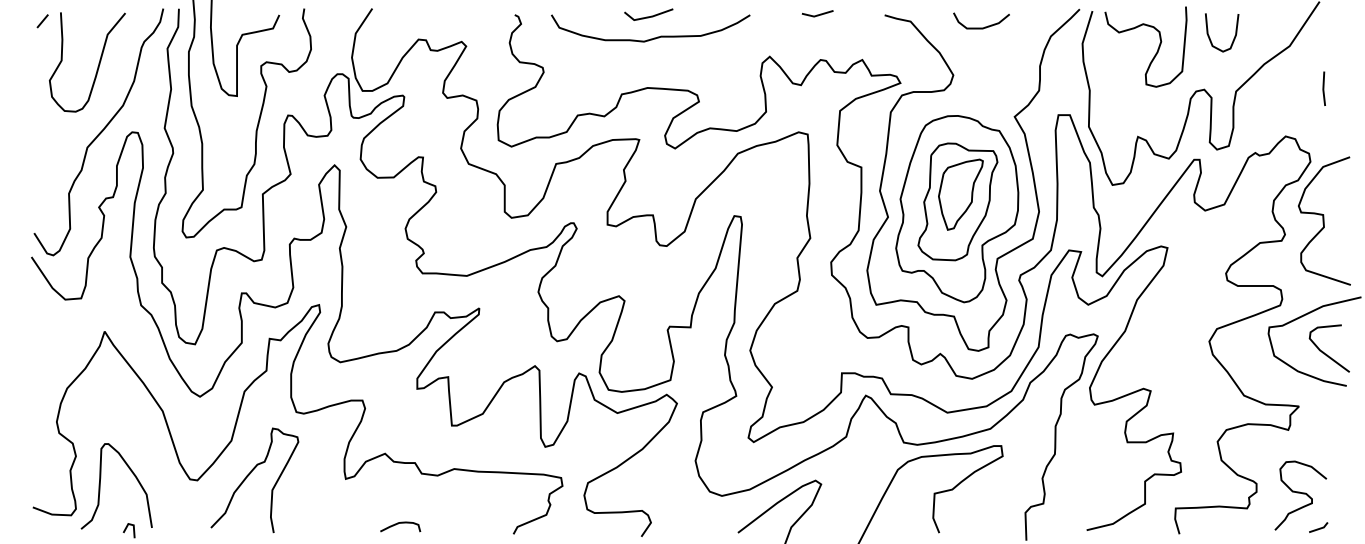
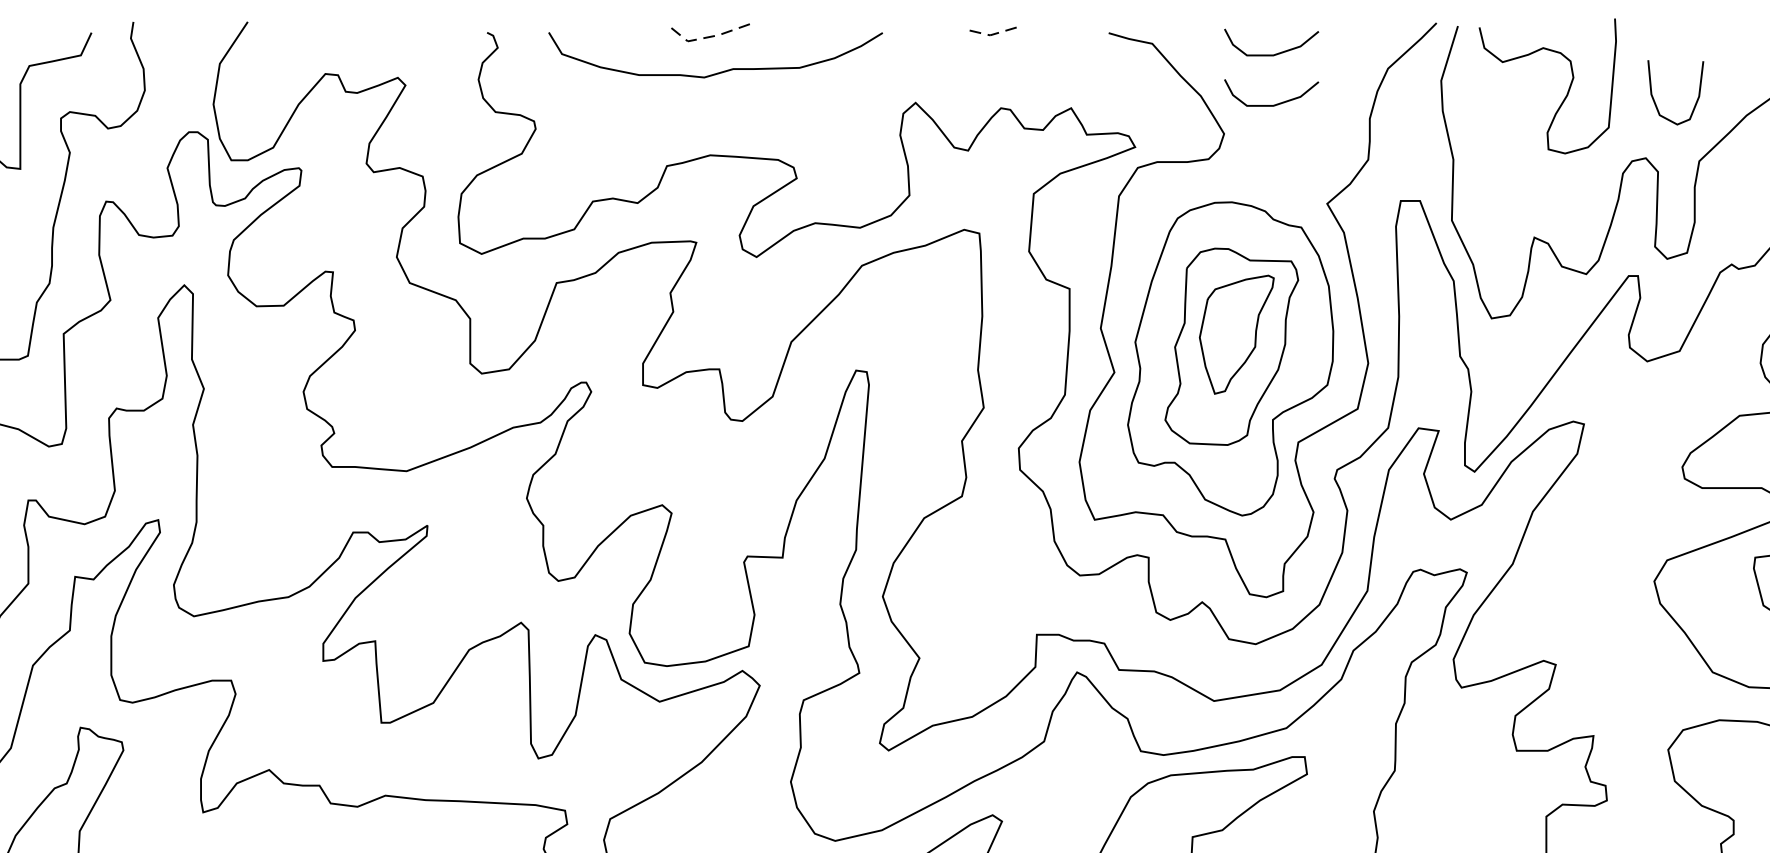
line: (817, 15) -> (995, 33), solid -> dashed
line: (647, 17) -> (710, 36), solid -> dashed
curve: (1234, 35) -> (1696, 97), moved
curve: (981, 57) -> (1271, 104), added

